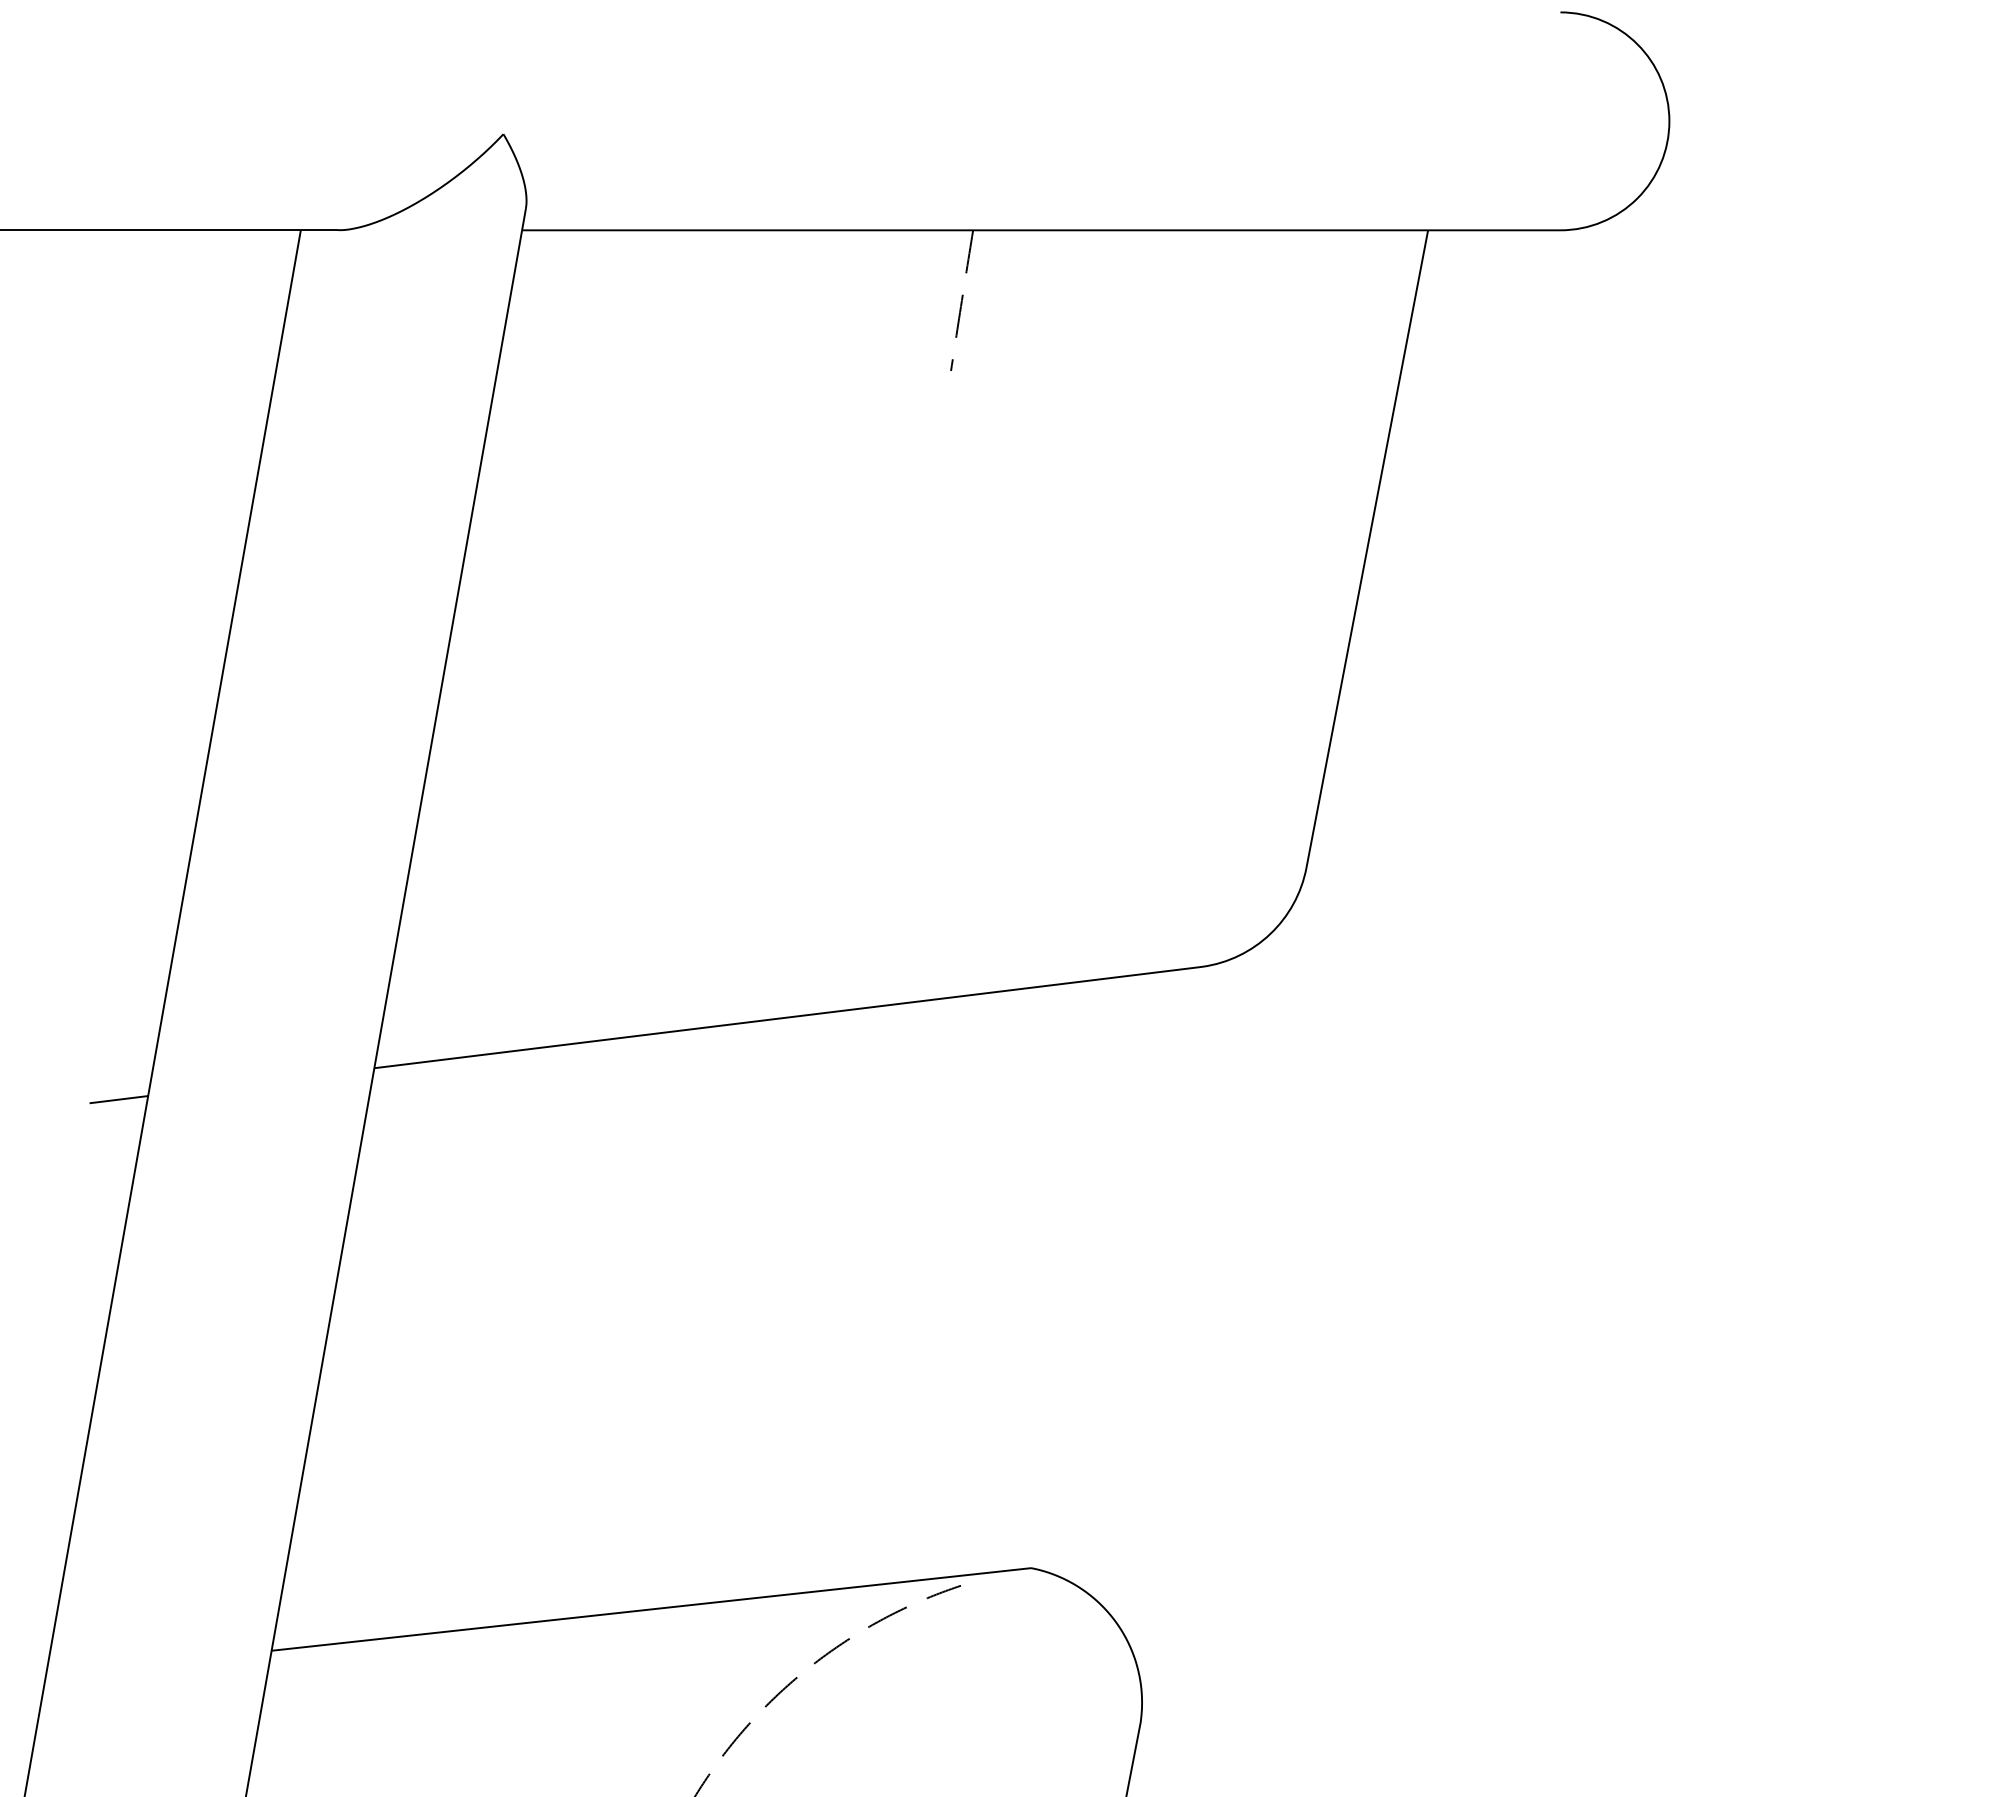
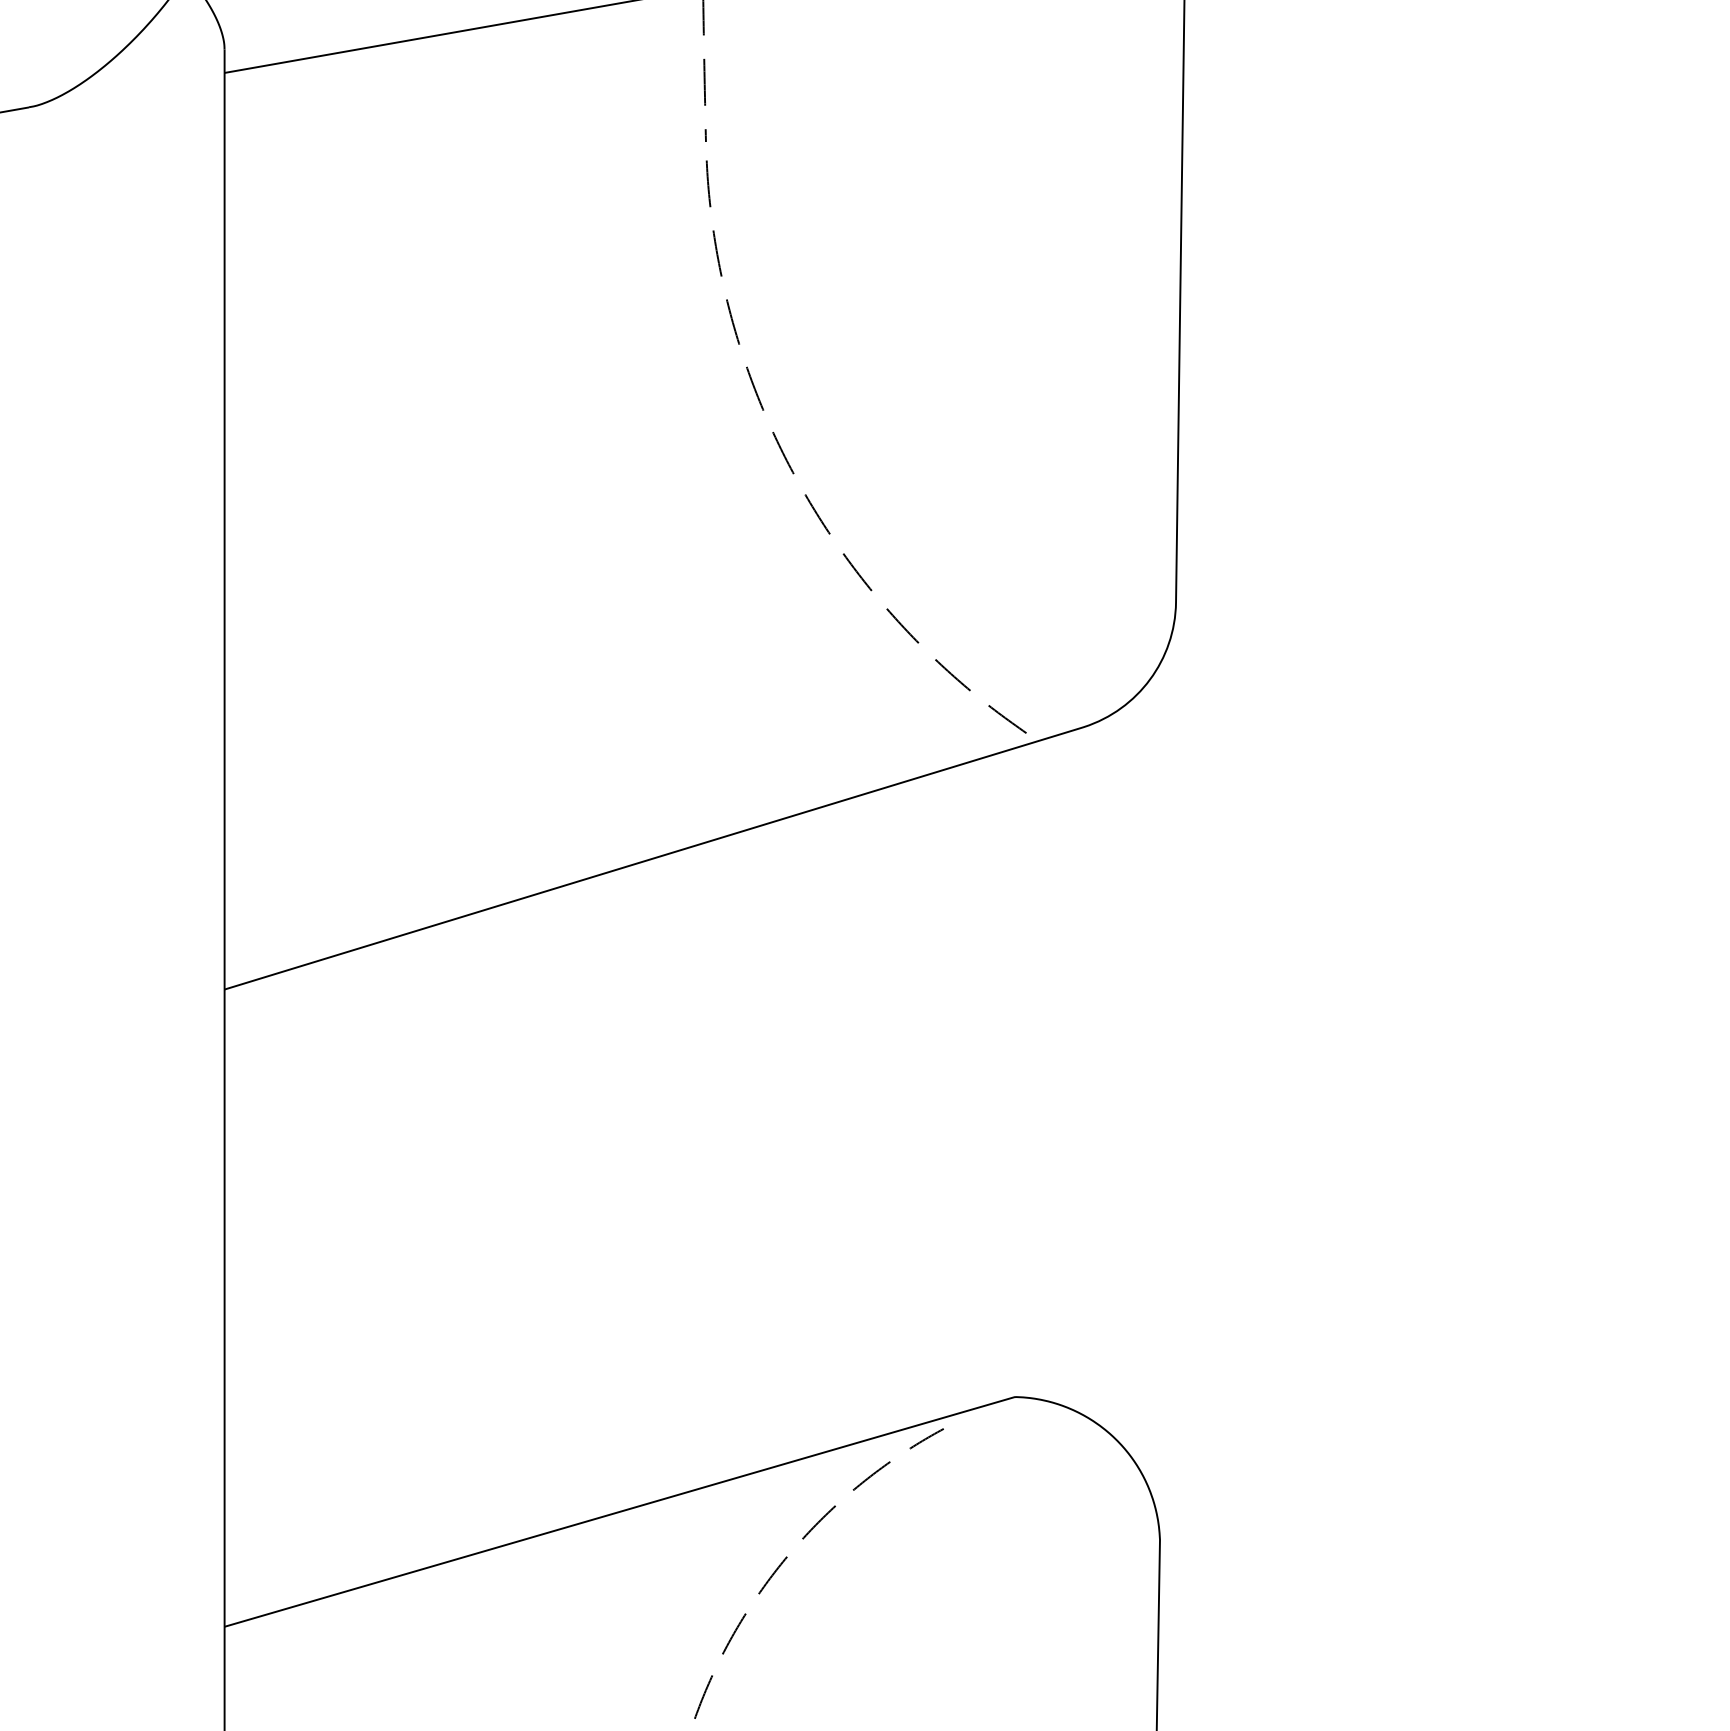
curve: (978, 687) -> (794, 472), added

